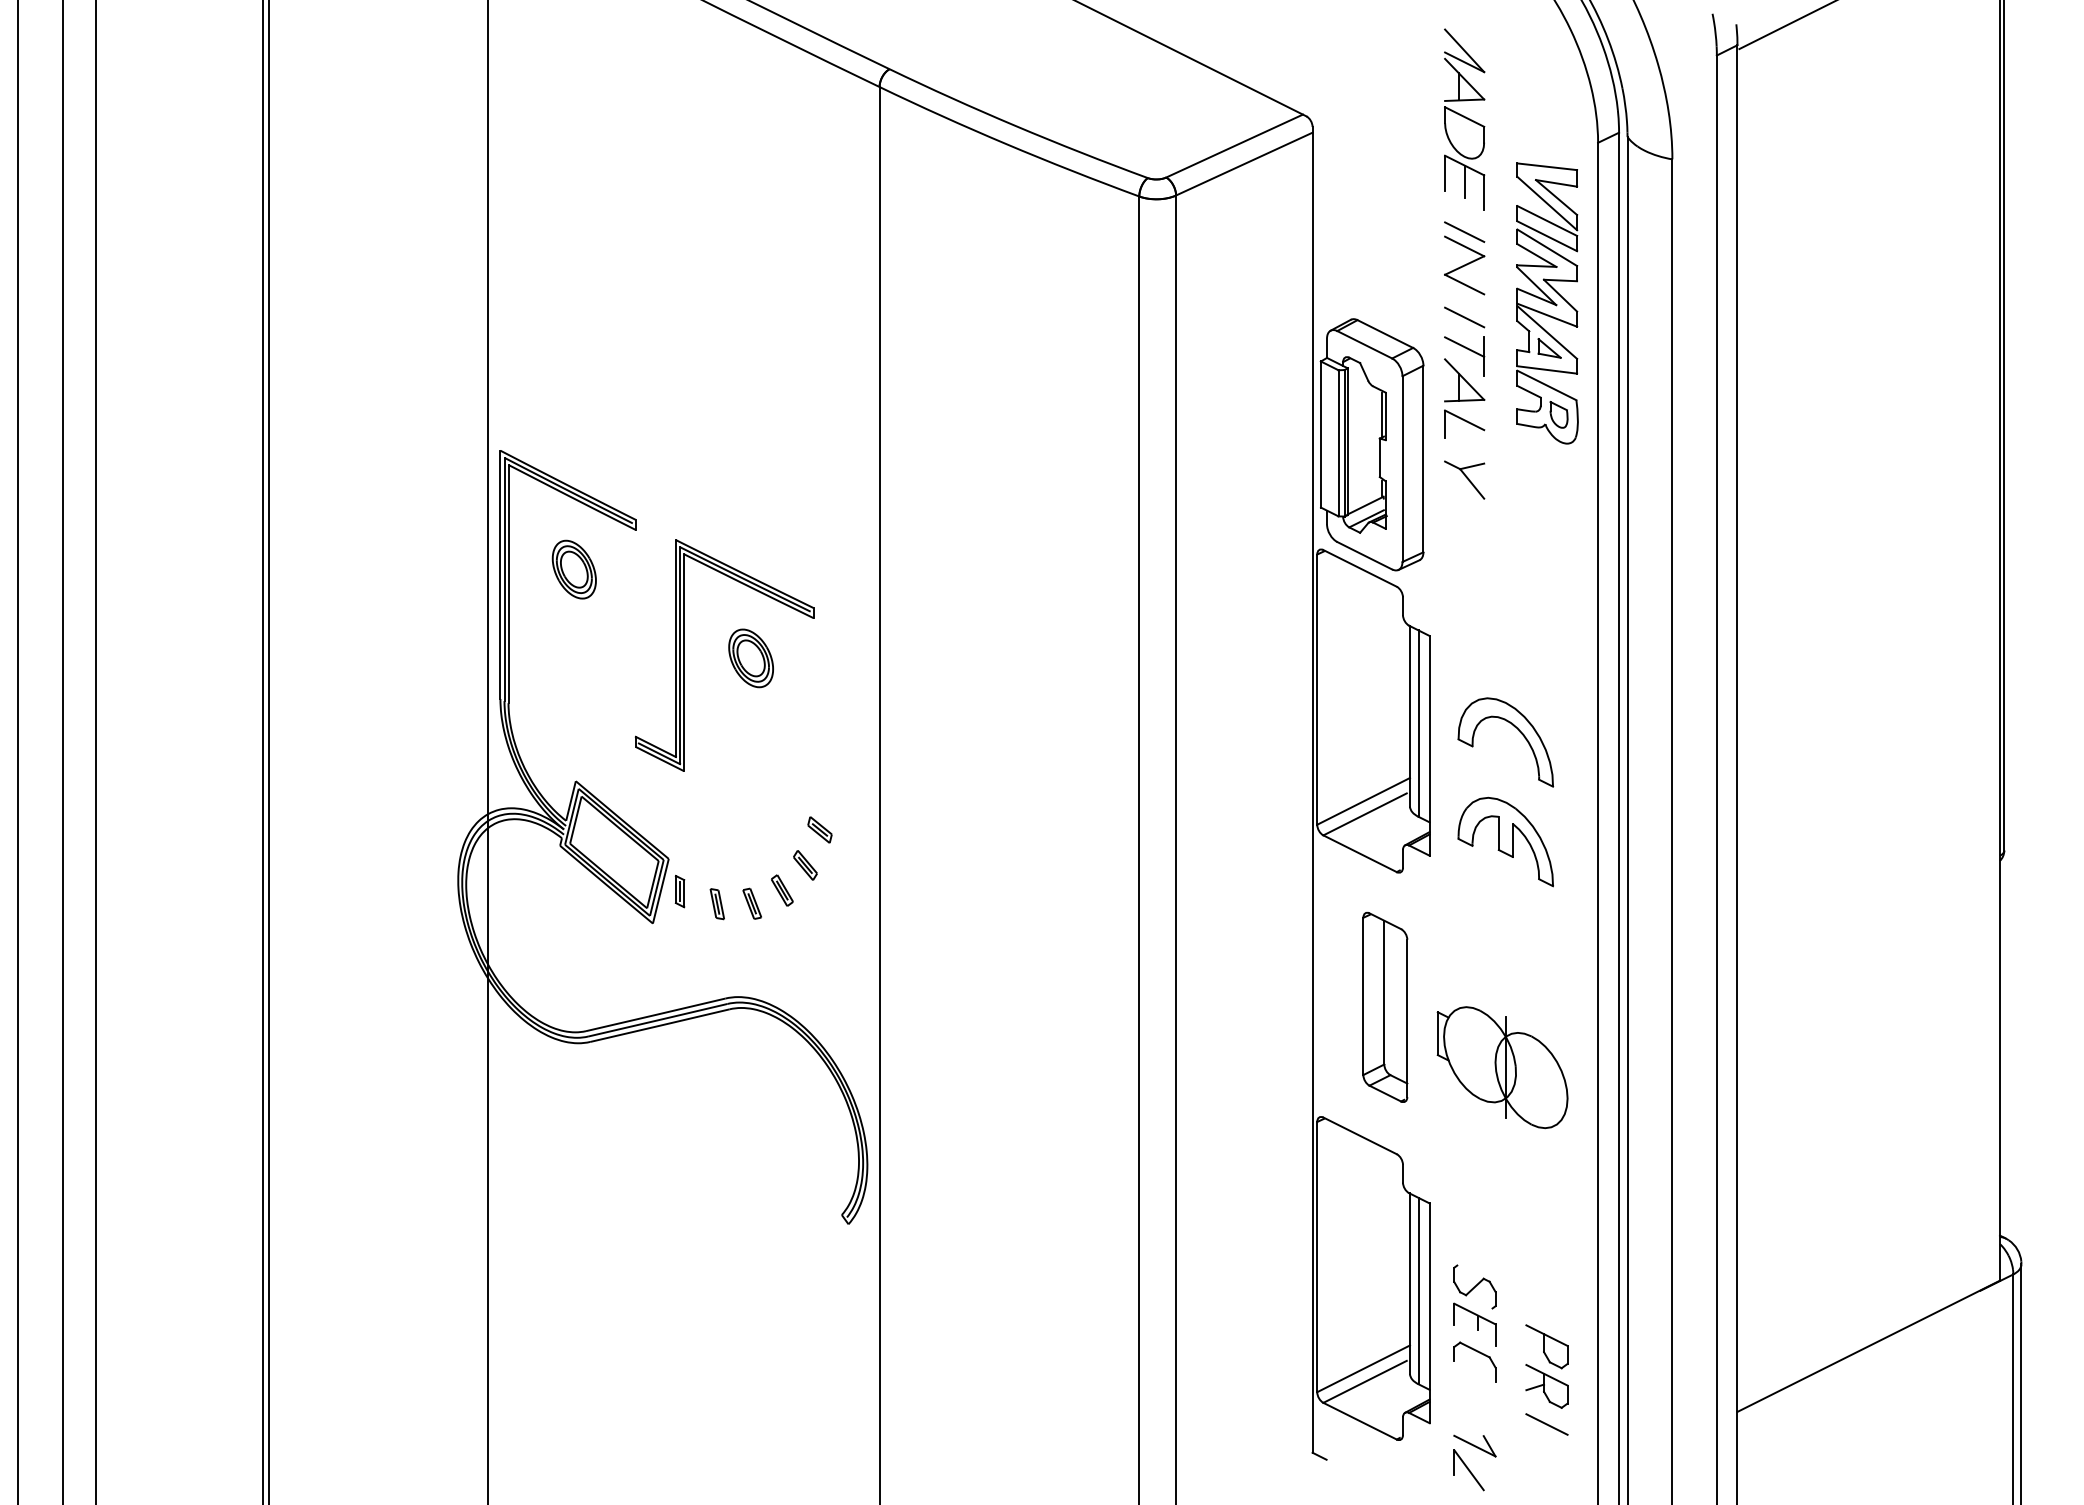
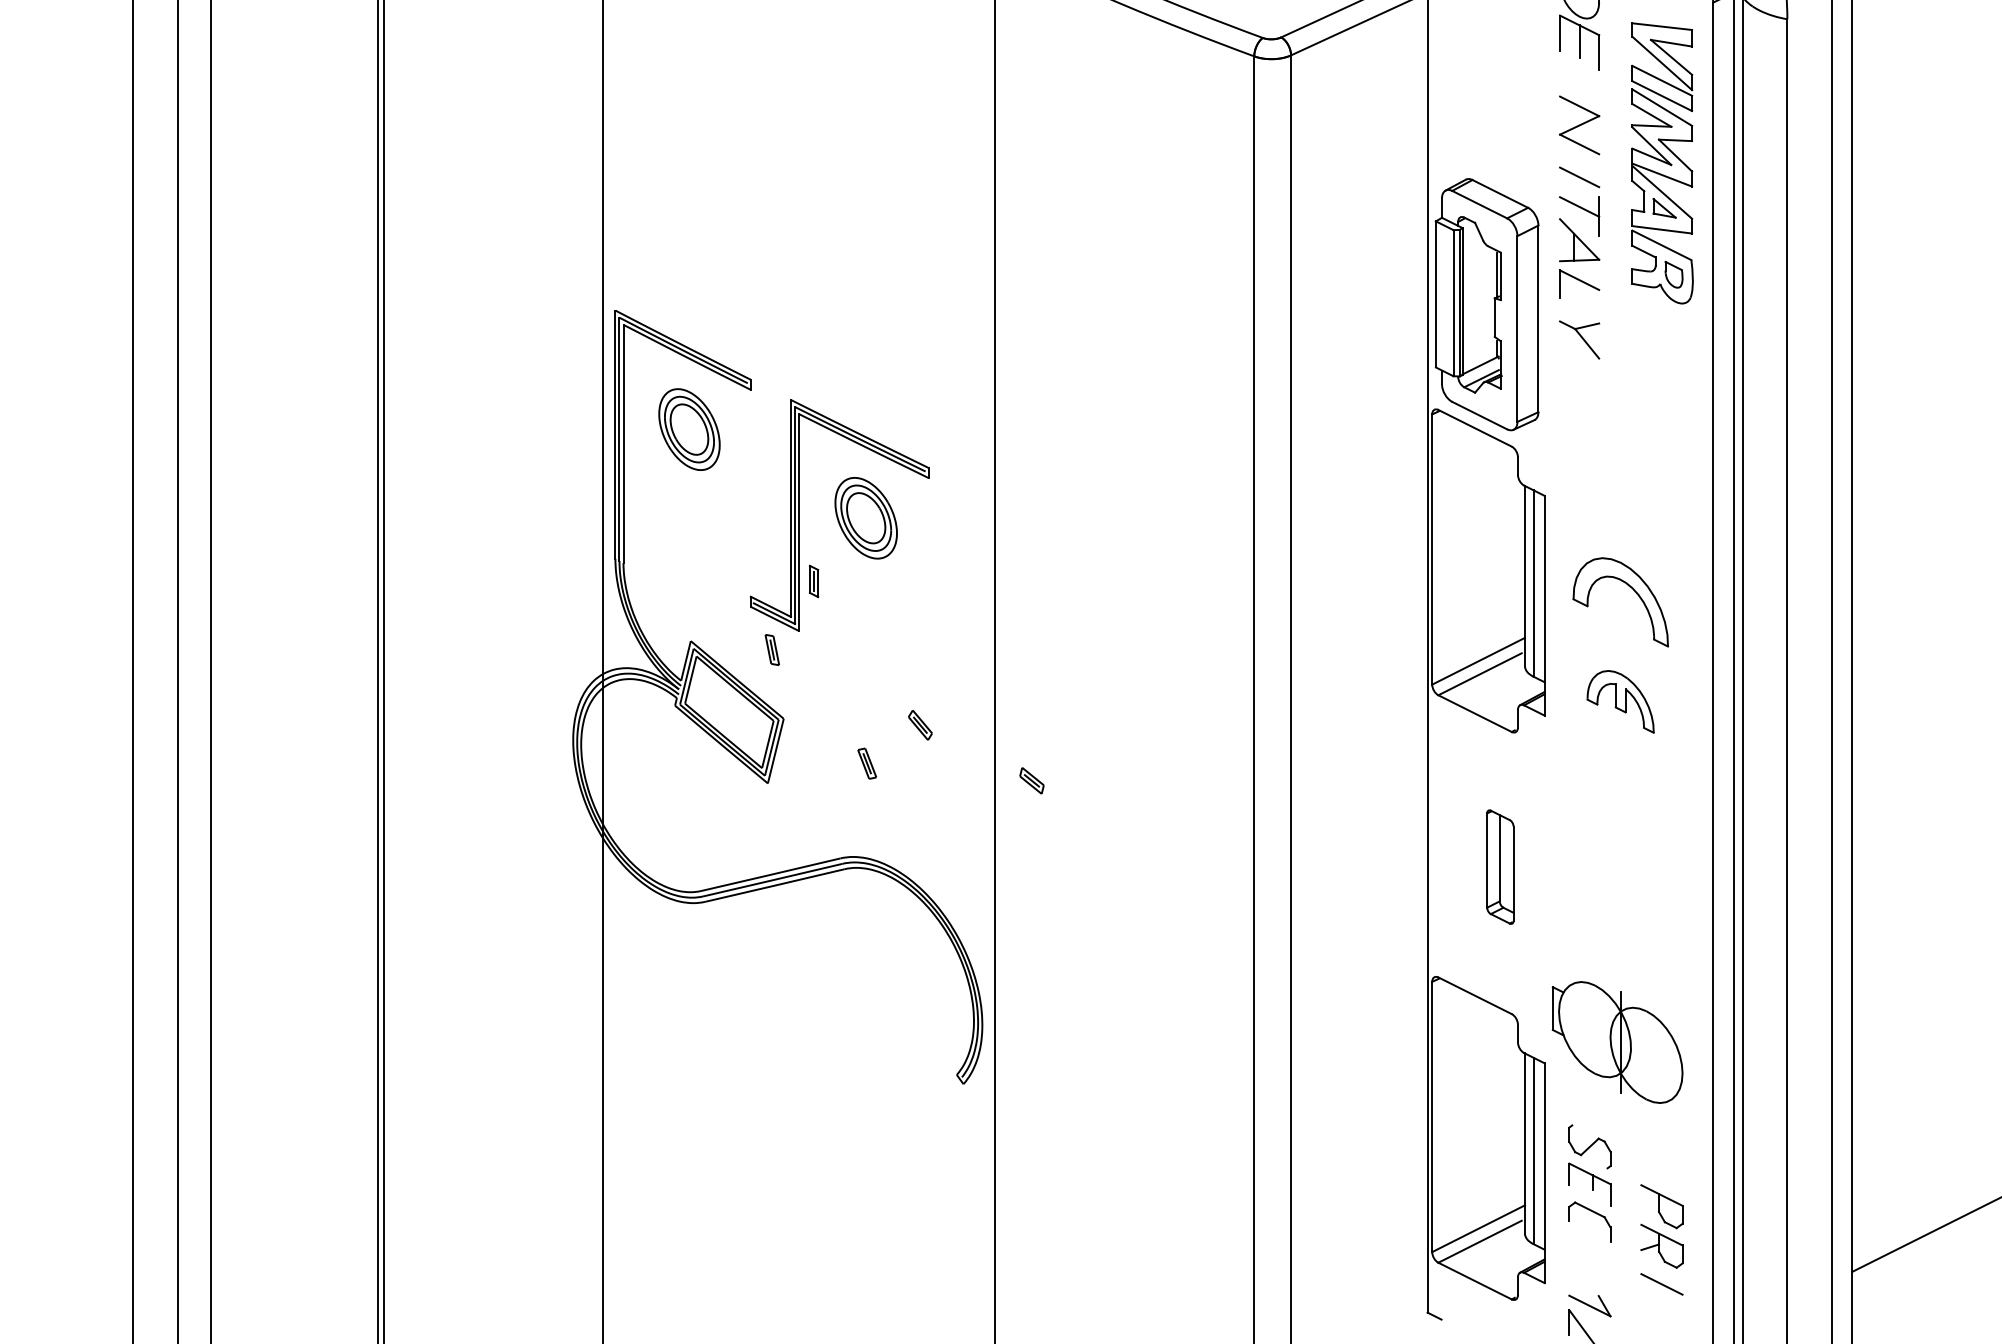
line: (1464, 231) -> (1579, 91), removed
part: (573, 569) -> (688, 429), size x1.4
part: (750, 658) -> (865, 518), size x1.4
part: (819, 829) -> (1031, 780), moved
part: (1505, 841) -> (1620, 701), size x0.7
part: (782, 890) -> (897, 750), removed
part: (679, 891) -> (813, 581), moved
part: (716, 904) -> (771, 650), moved
part: (1385, 1006) -> (1500, 866), size x0.6
part: (1502, 1067) -> (1617, 1042), moved

